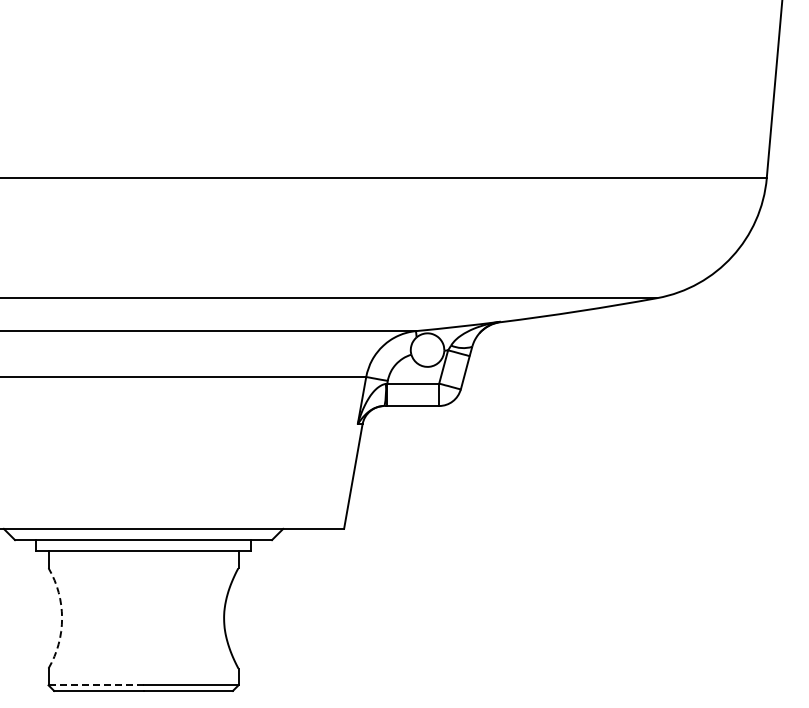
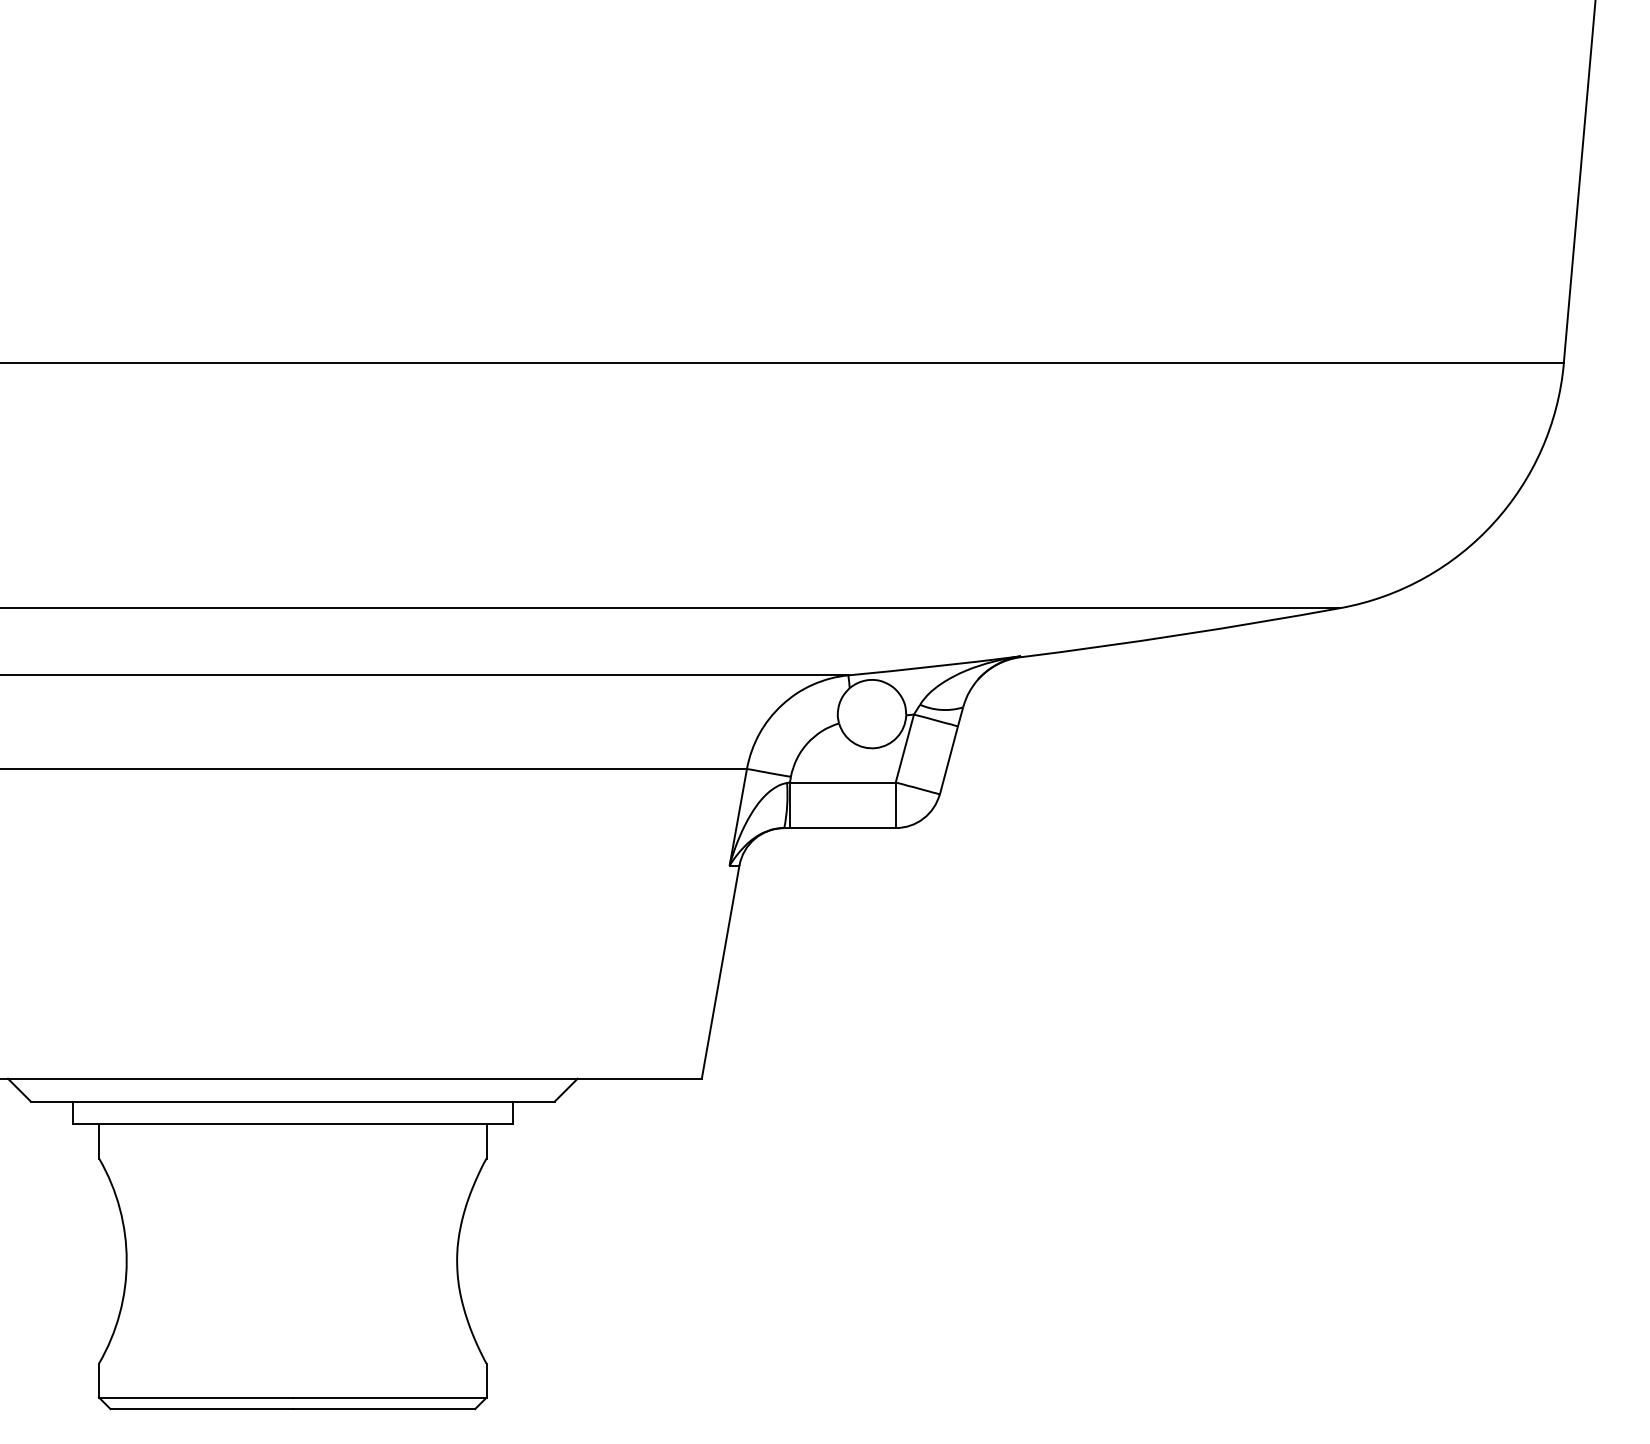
arc: (62, 618) -> (127, 1261), dashed -> solid
line: (96, 685) -> (196, 1398), dashed -> solid

